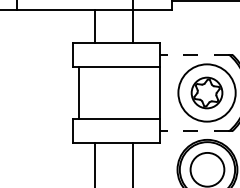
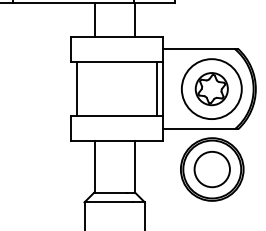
line: (194, 54) -> (198, 48), dashed -> solid
line: (154, 93) -> (156, 89), added
line: (194, 131) -> (198, 129), dashed -> solid

